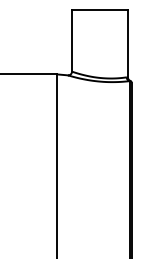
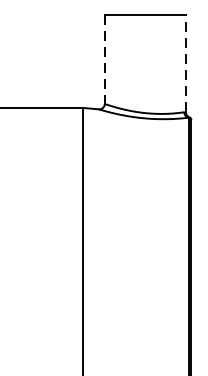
line: (72, 41) -> (105, 60), solid -> dashed
line: (127, 43) -> (185, 63), solid -> dashed

